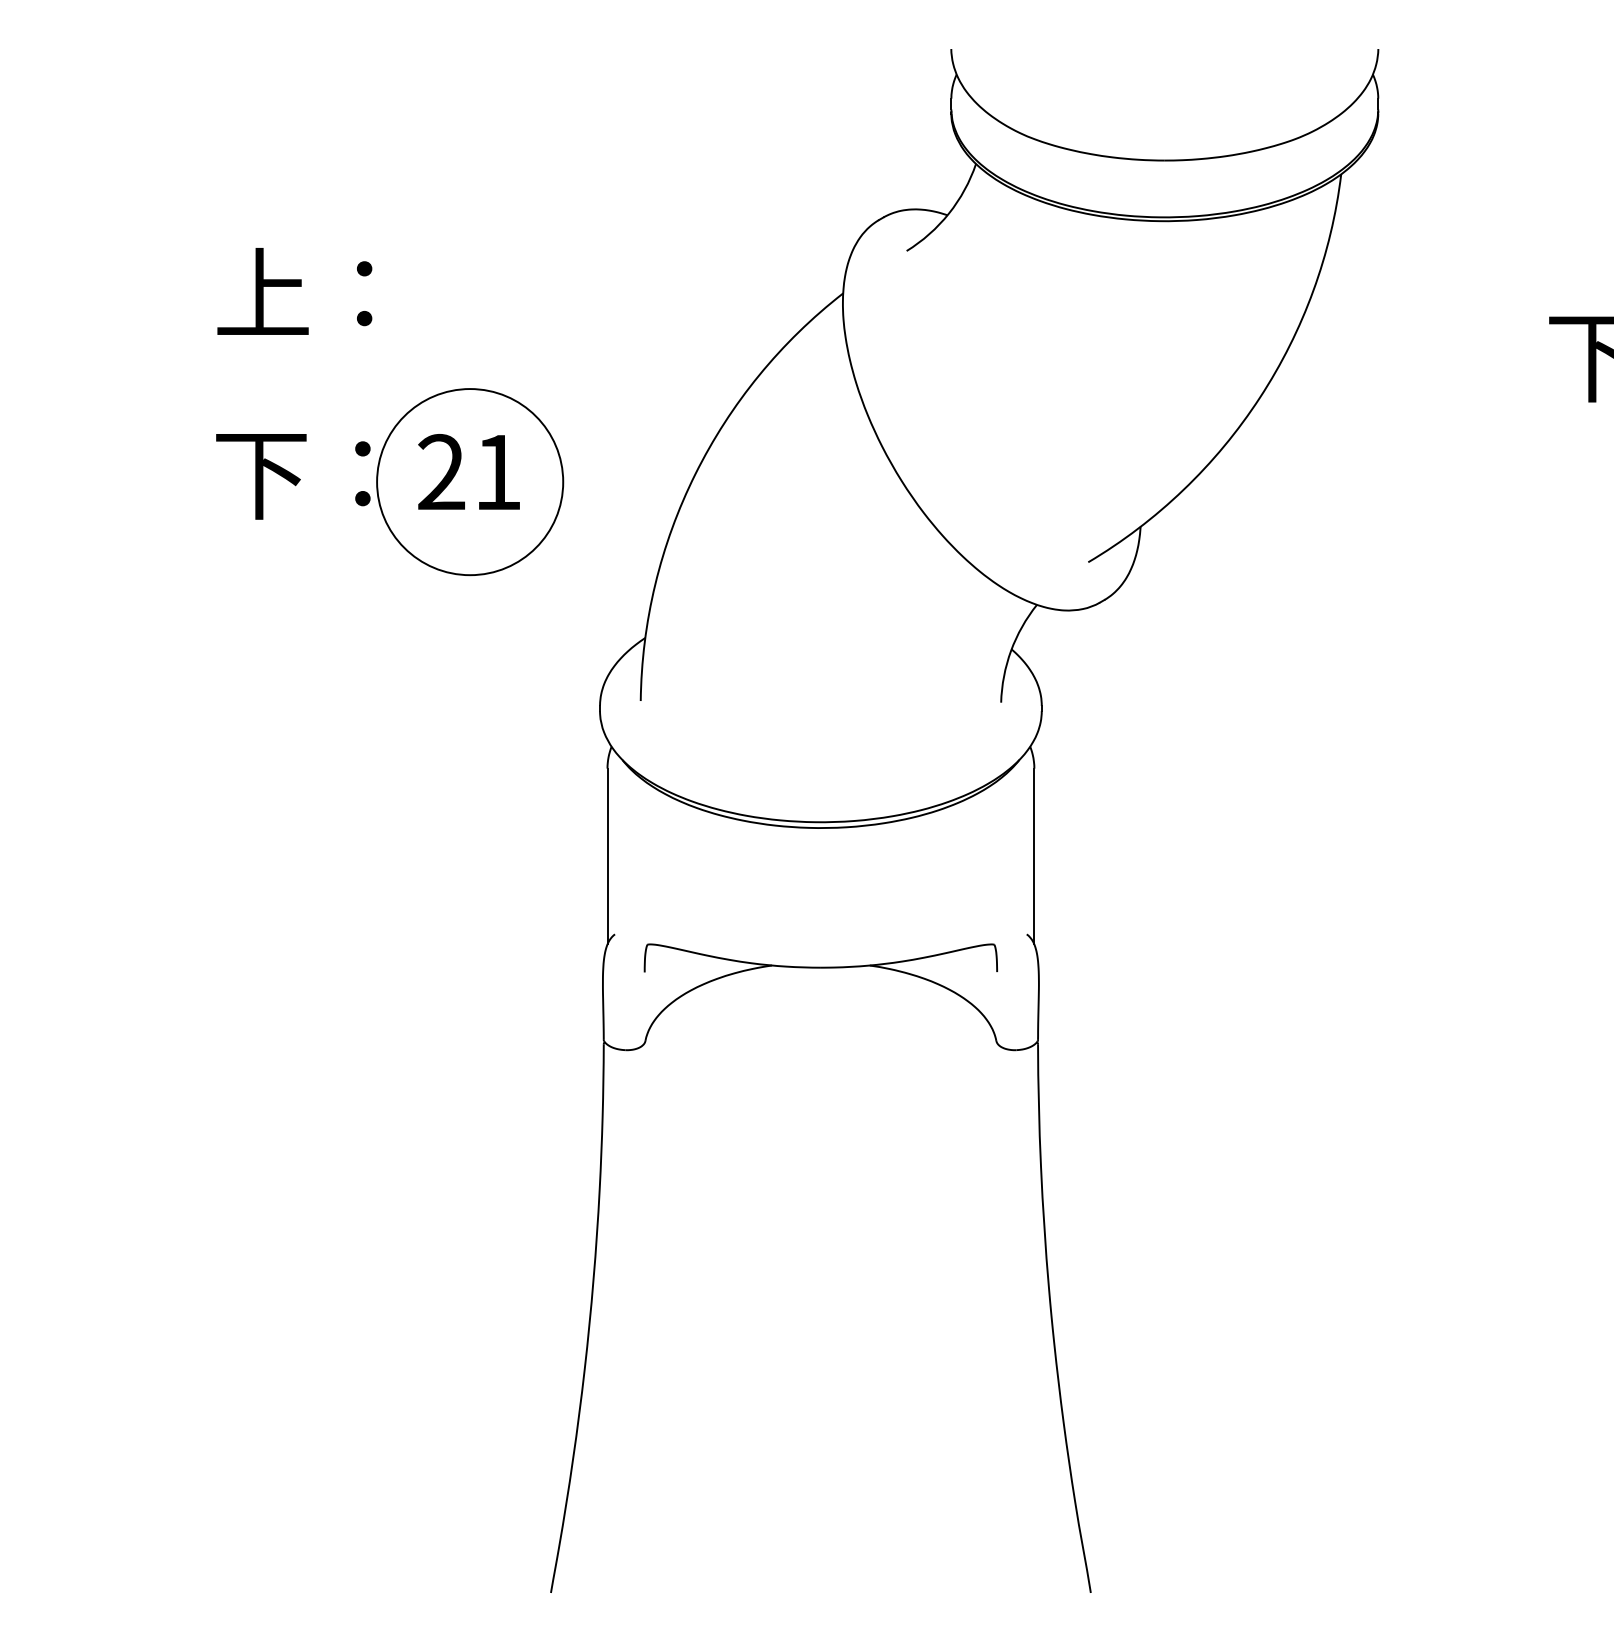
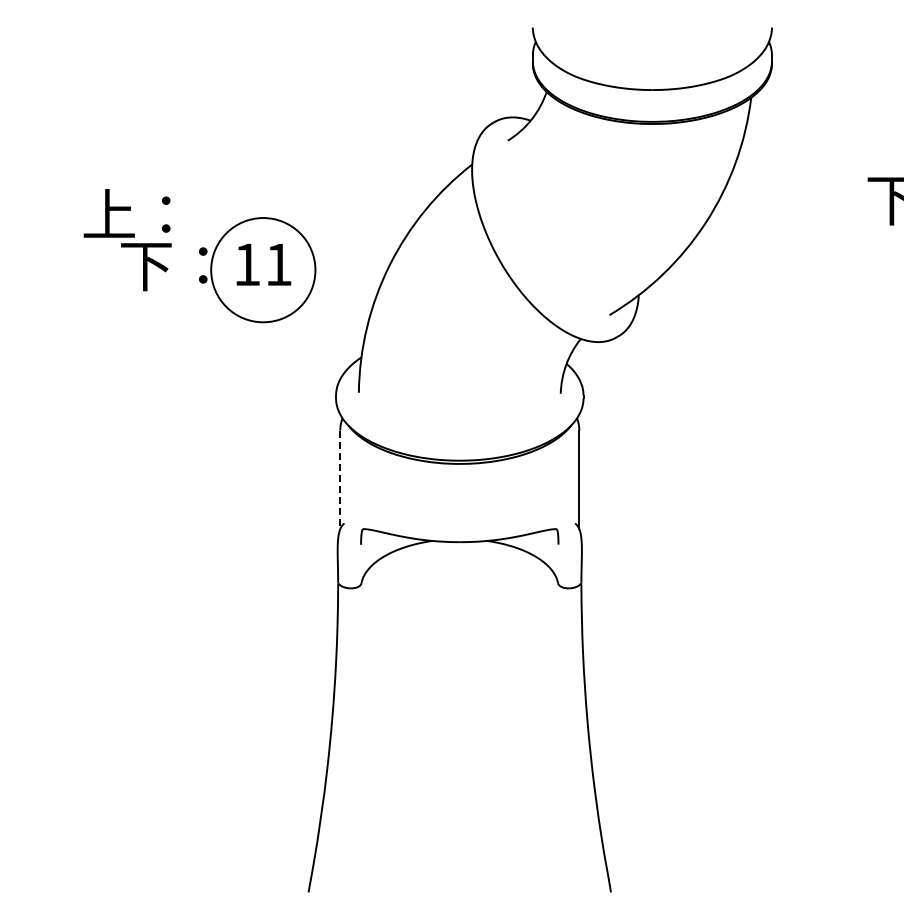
text: (293, 291) -> (126, 213), moved
text: (441, 471) -> (247, 264), 21 -> 11
line: (607, 857) -> (340, 480), solid -> dashed

